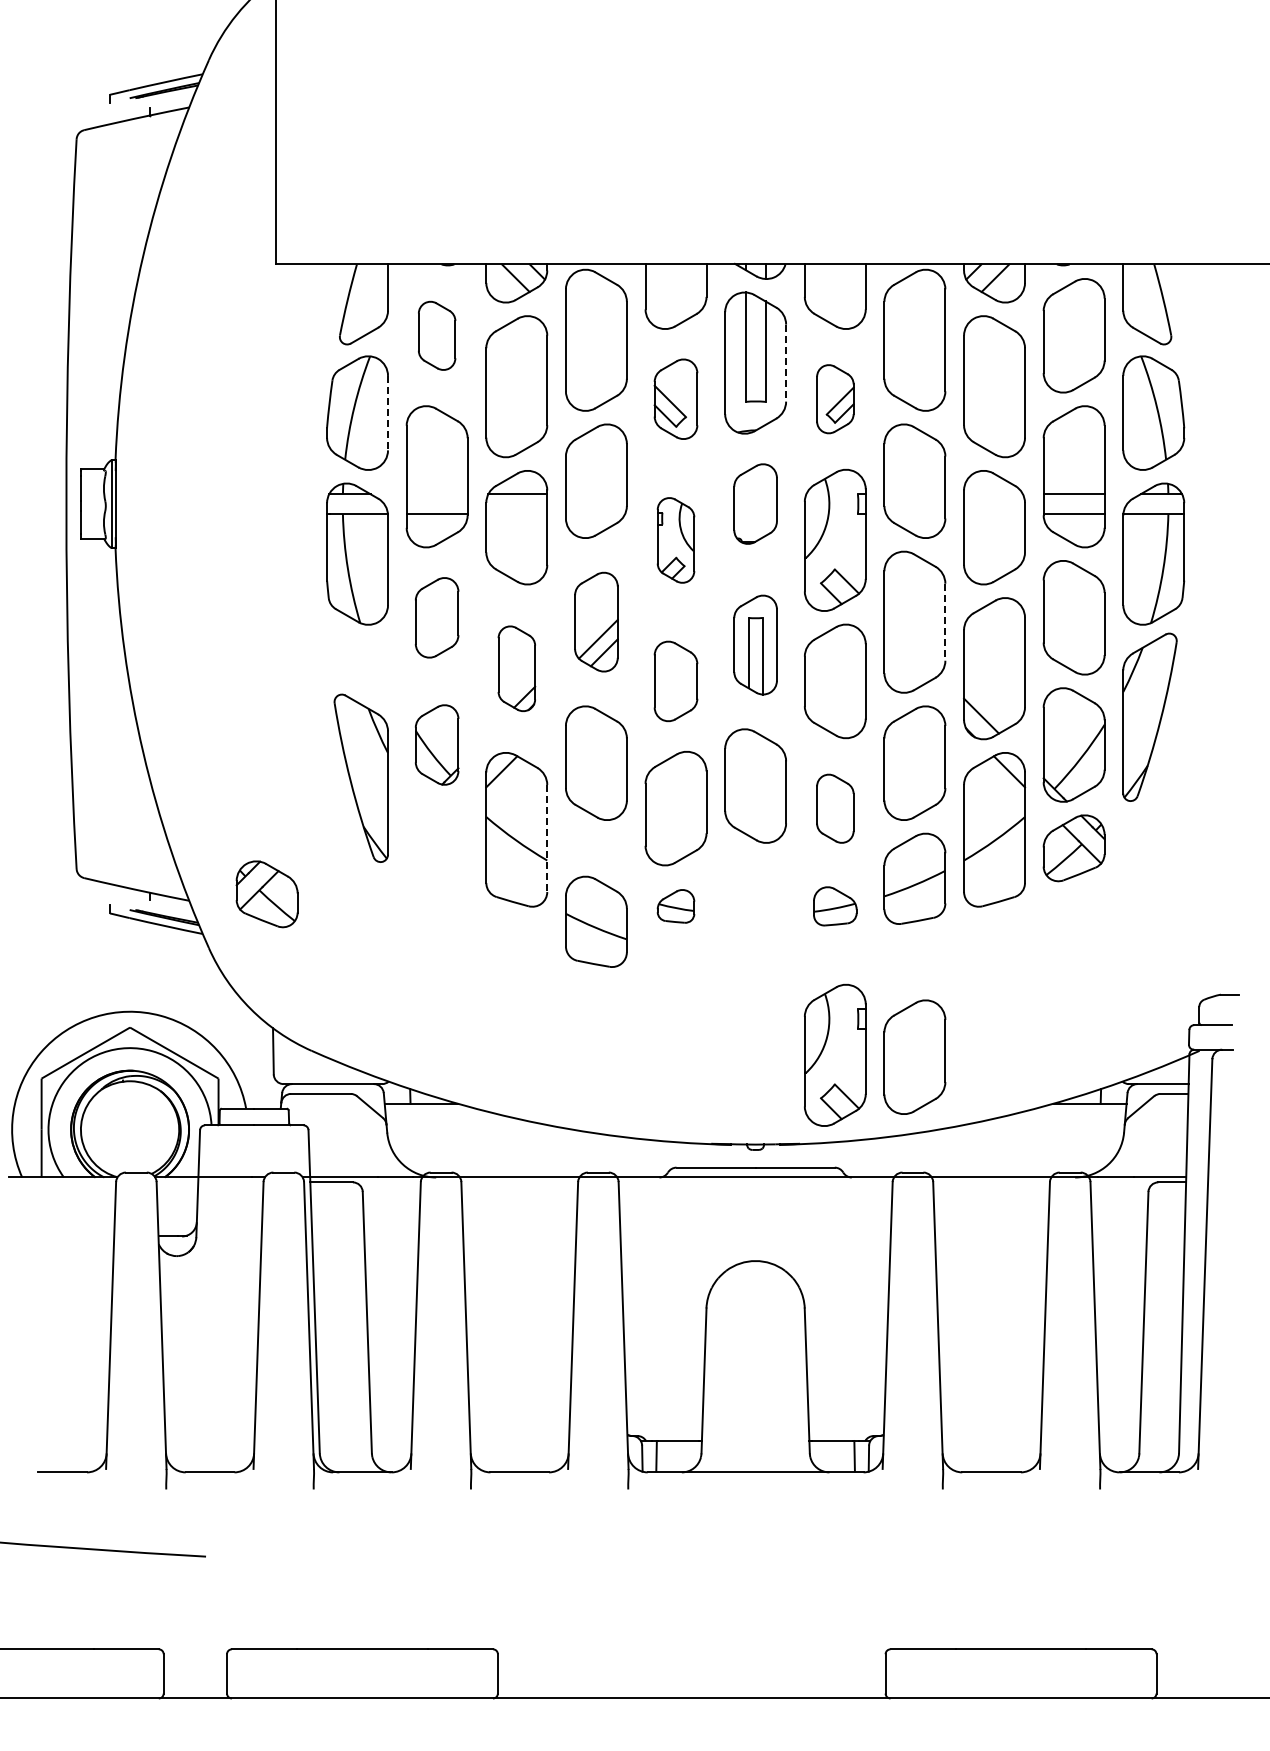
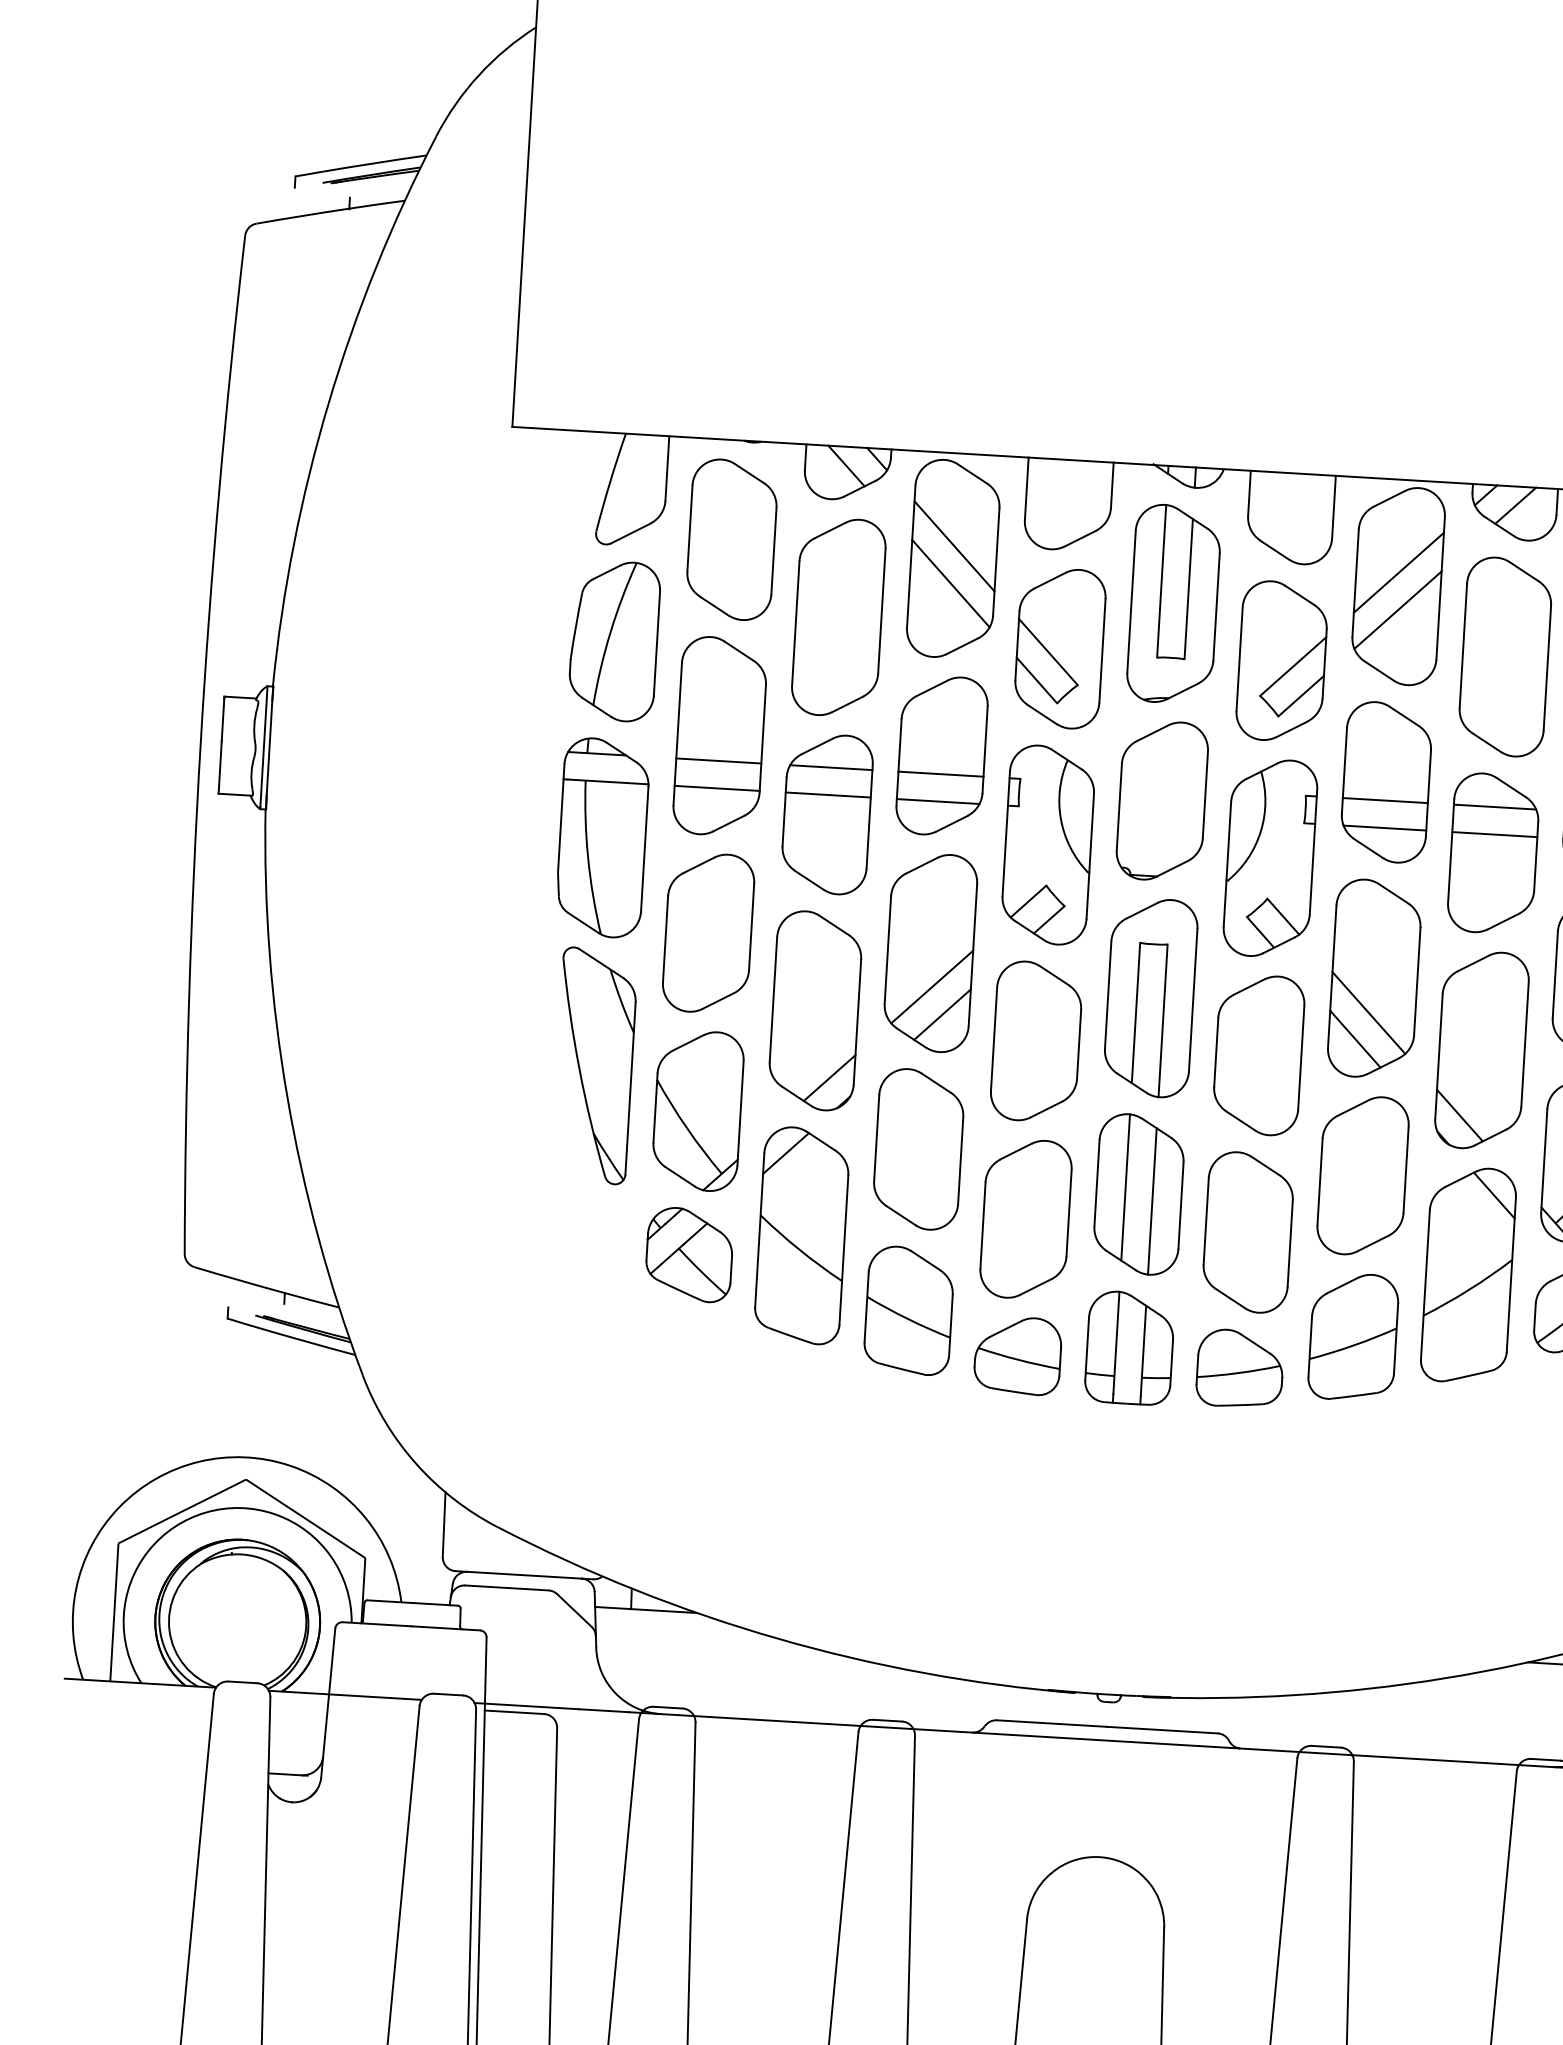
line: (595, 330) -> (953, 545), added
line: (914, 330) -> (1398, 571), added
part: (436, 335) -> (731, 539), size x1.67
line: (594, 357) -> (949, 583), added
line: (915, 357) -> (1397, 609), added
line: (786, 363) -> (1217, 607), dashed -> solid
part: (675, 398) -> (1059, 647), size x1.43
part: (835, 398) -> (1282, 660), size x1.67
line: (388, 413) -> (657, 644), dashed -> solid
line: (436, 494) -> (717, 761), added
line: (595, 494) -> (939, 774), added
line: (914, 494) -> (1384, 800), added
line: (993, 494) -> (1495, 807), added
part: (755, 503) -> (1162, 800), size x1.43
line: (516, 513) -> (827, 794), added
line: (595, 513) -> (938, 800), added
line: (915, 513) -> (1384, 827), added
line: (994, 513) -> (1494, 833), added
part: (675, 540) -> (1047, 845), size x1.67
part: (436, 617) -> (707, 932), size x1.43
part: (596, 621) -> (930, 951), size x1.43
line: (945, 622) -> (1417, 981), dashed -> solid
part: (755, 644) -> (1150, 996), size x1.43
line: (911, 646) -> (1367, 1012), added
line: (903, 665) -> (1355, 1038), added
part: (516, 668) -> (815, 1010), size x1.67
part: (675, 681) -> (1035, 1041), size x1.43
part: (436, 744) -> (697, 1109), size x1.43
part: (360, 777) -> (593, 1064), moved
line: (745, 781) -> (1125, 1187), added
line: (765, 790) -> (1152, 1201), added
part: (835, 808) -> (1248, 1232), size x1.67
line: (547, 838) -> (844, 1250), dashed -> solid
part: (266, 894) -> (688, 1255), moved
part: (755, 895) -> (1129, 1347), added
part: (675, 906) -> (1017, 1355), size x1.67
part: (835, 906) -> (1240, 1369), size x1.43
part: (596, 921) -> (909, 1310), moved
part: (835, 1055) -> (1228, 1576), removed
part: (914, 1056) -> (1338, 1584), removed

